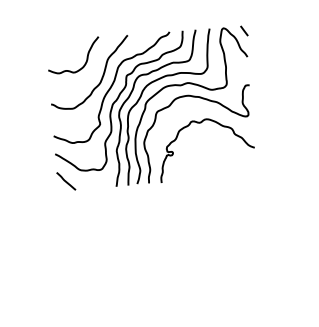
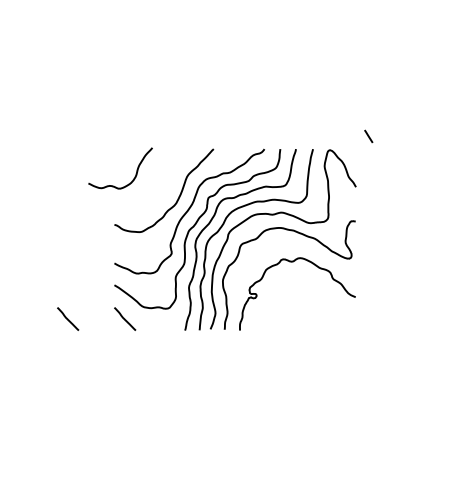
line: (244, 31) -> (368, 136), moved
curve: (86, 58) -> (135, 173), moved
line: (19, 184) -> (68, 318), added

